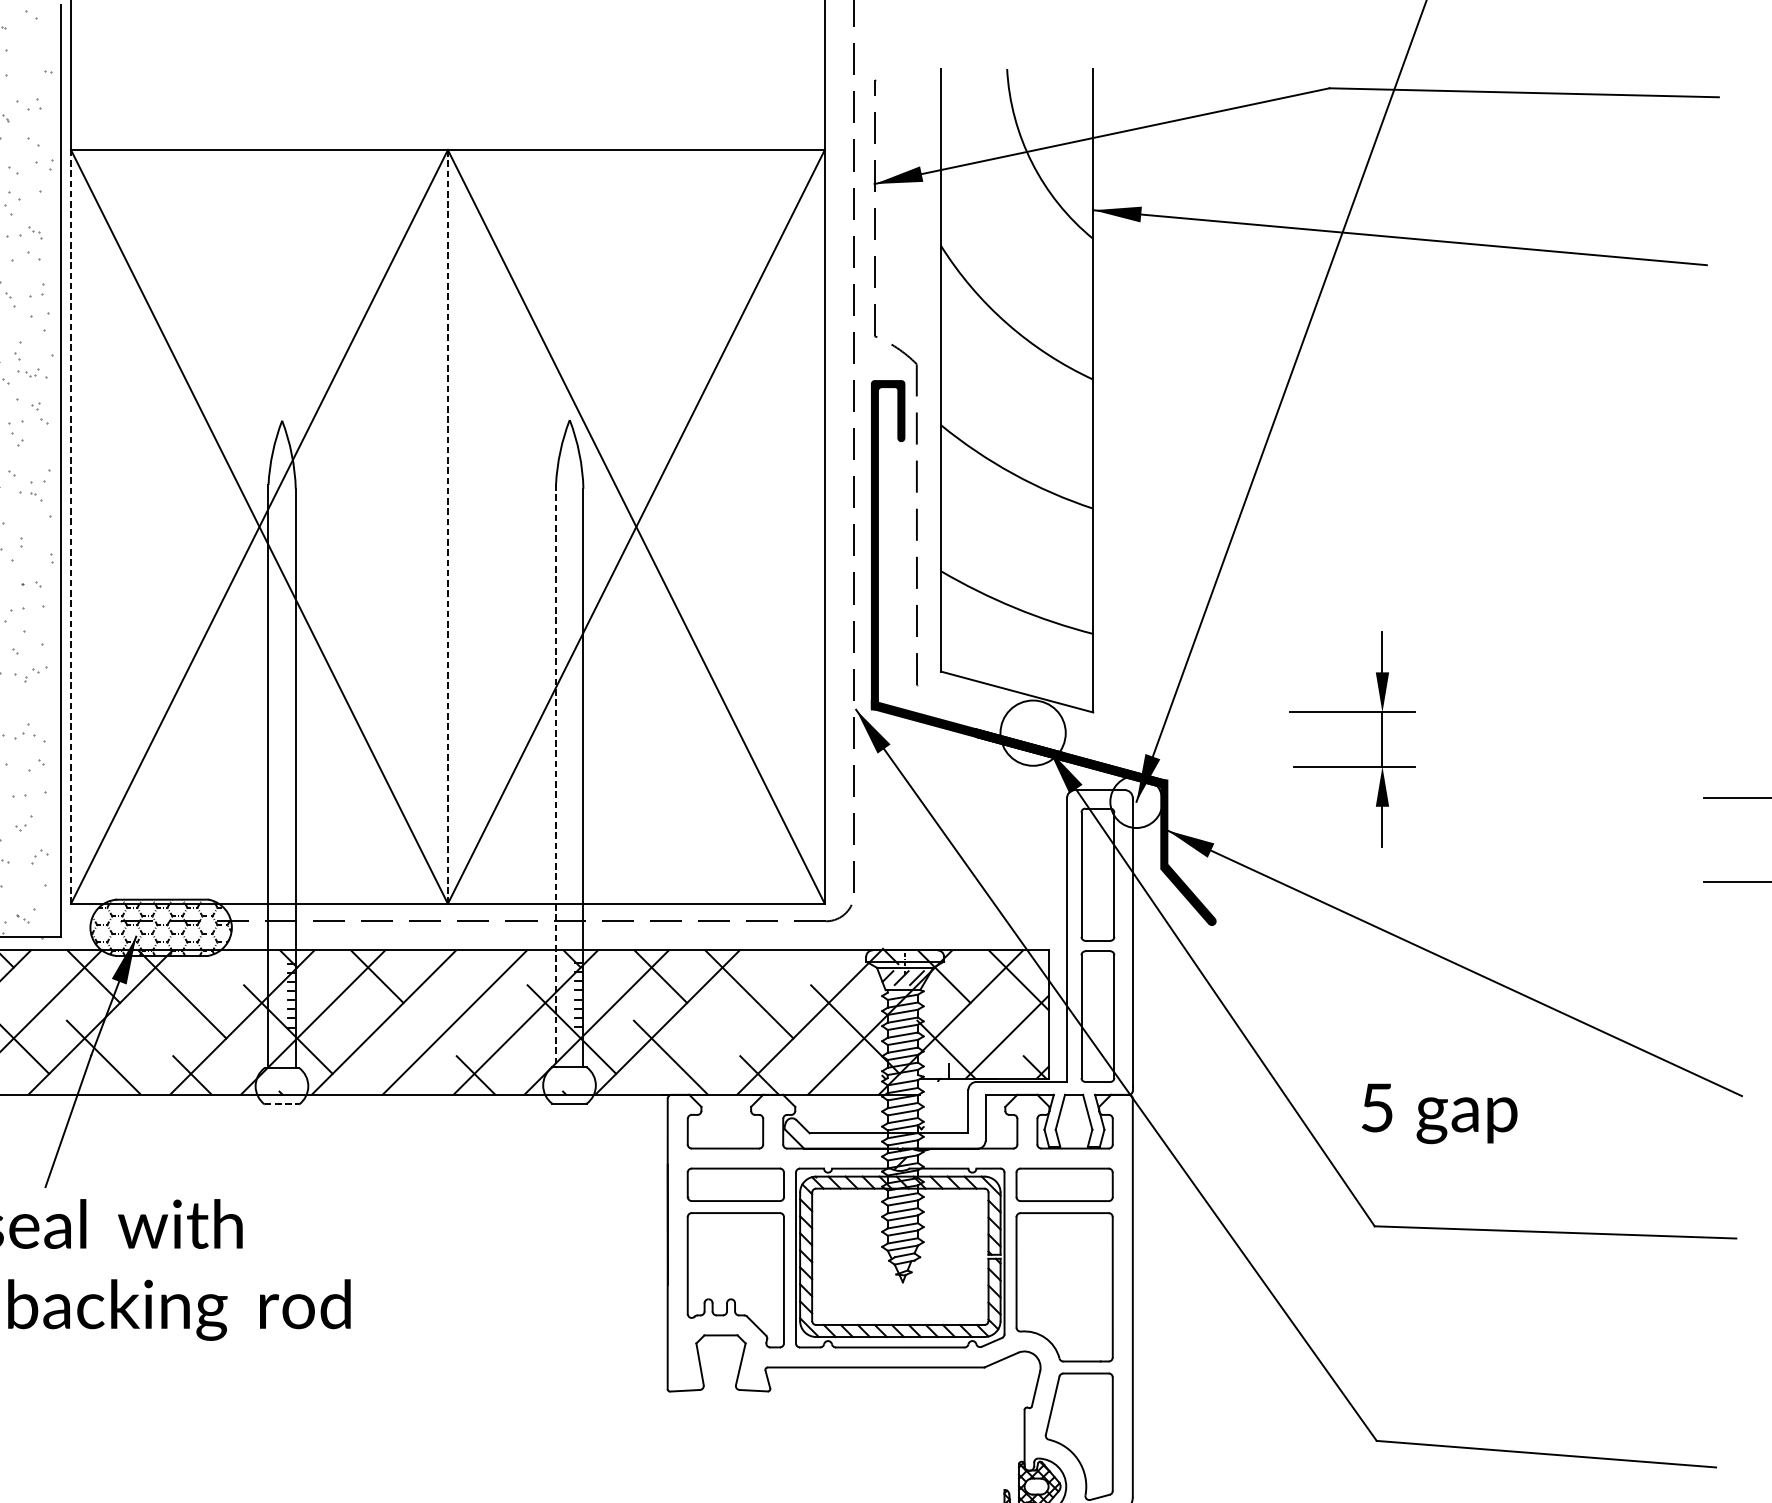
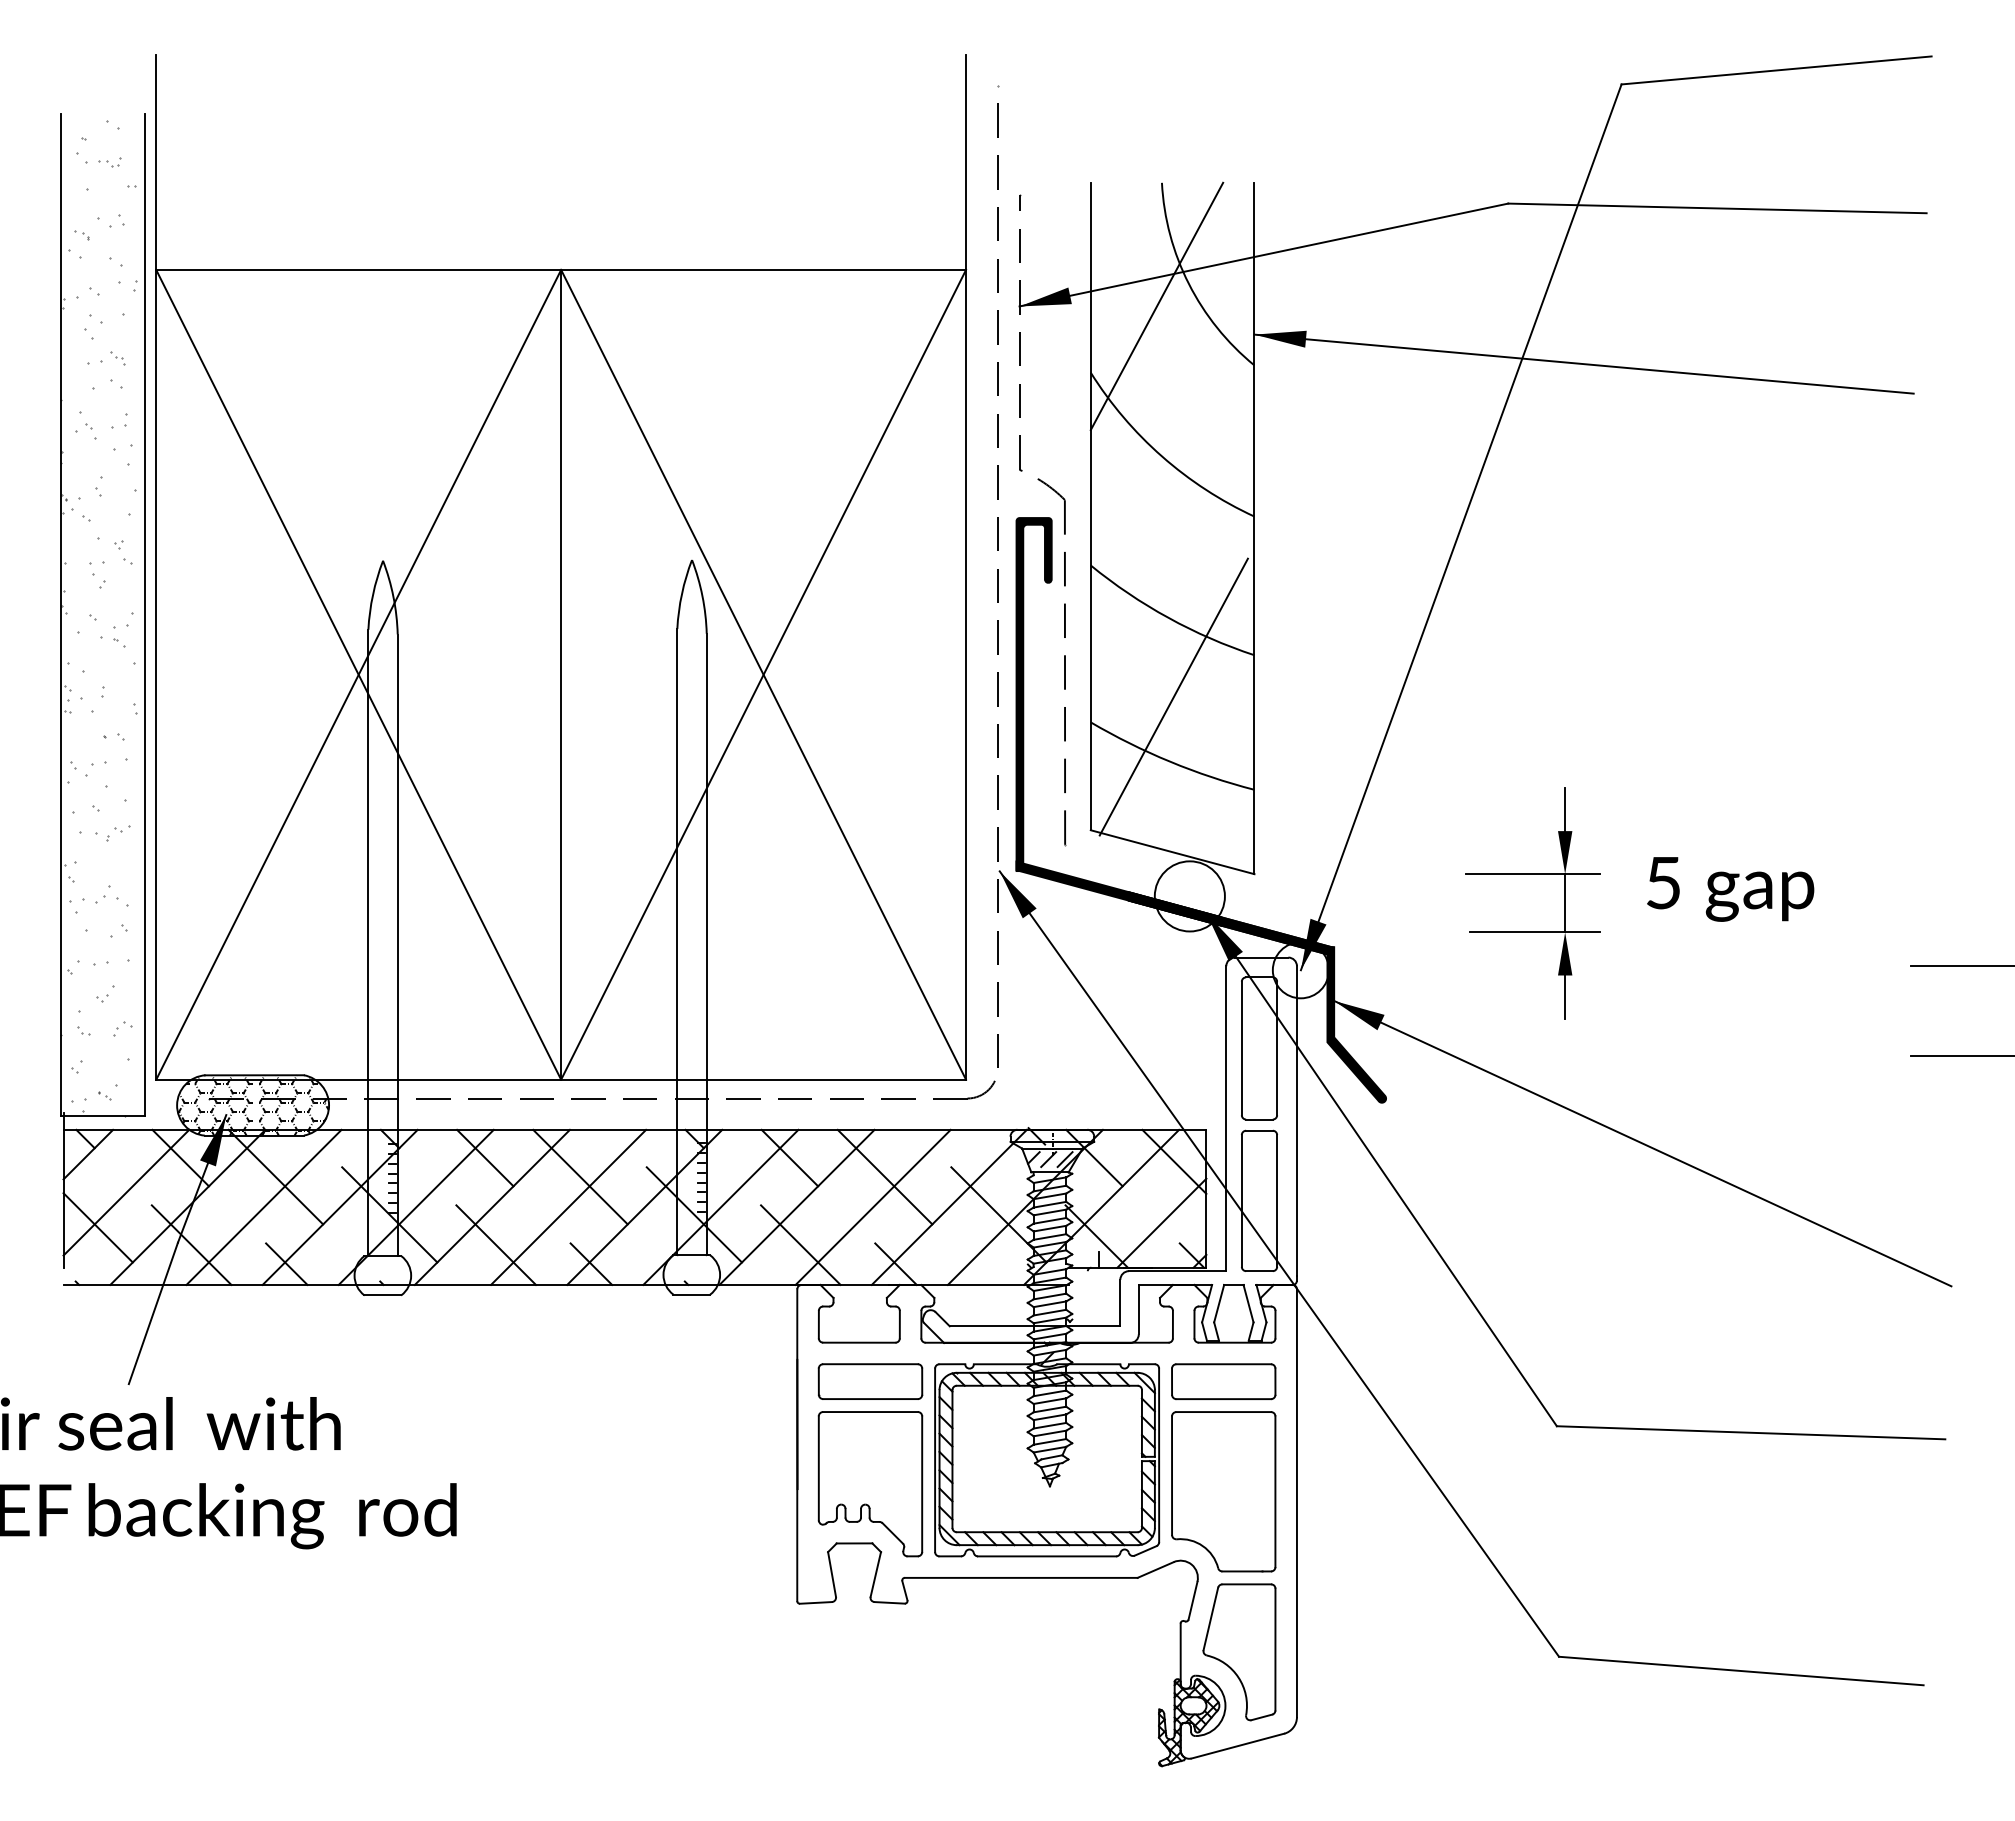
line: (1002, 184) -> (1156, 306), added
part: (27, 373) -> (109, 162), moved
line: (71, 526) -> (156, 674), dashed -> solid
line: (448, 526) -> (561, 674), dashed -> solid
line: (1017, 547) -> (1173, 696), added
line: (556, 776) -> (677, 942), dashed -> solid
line: (465, 993) -> (580, 1176), added
line: (170, 1021) -> (263, 1206), added
line: (737, 1021) -> (872, 1206), added
line: (387, 1057) -> (496, 1244), added
line: (282, 1104) -> (383, 1295), dashed -> solid
text: (1439, 1113) -> (1730, 889), moved

